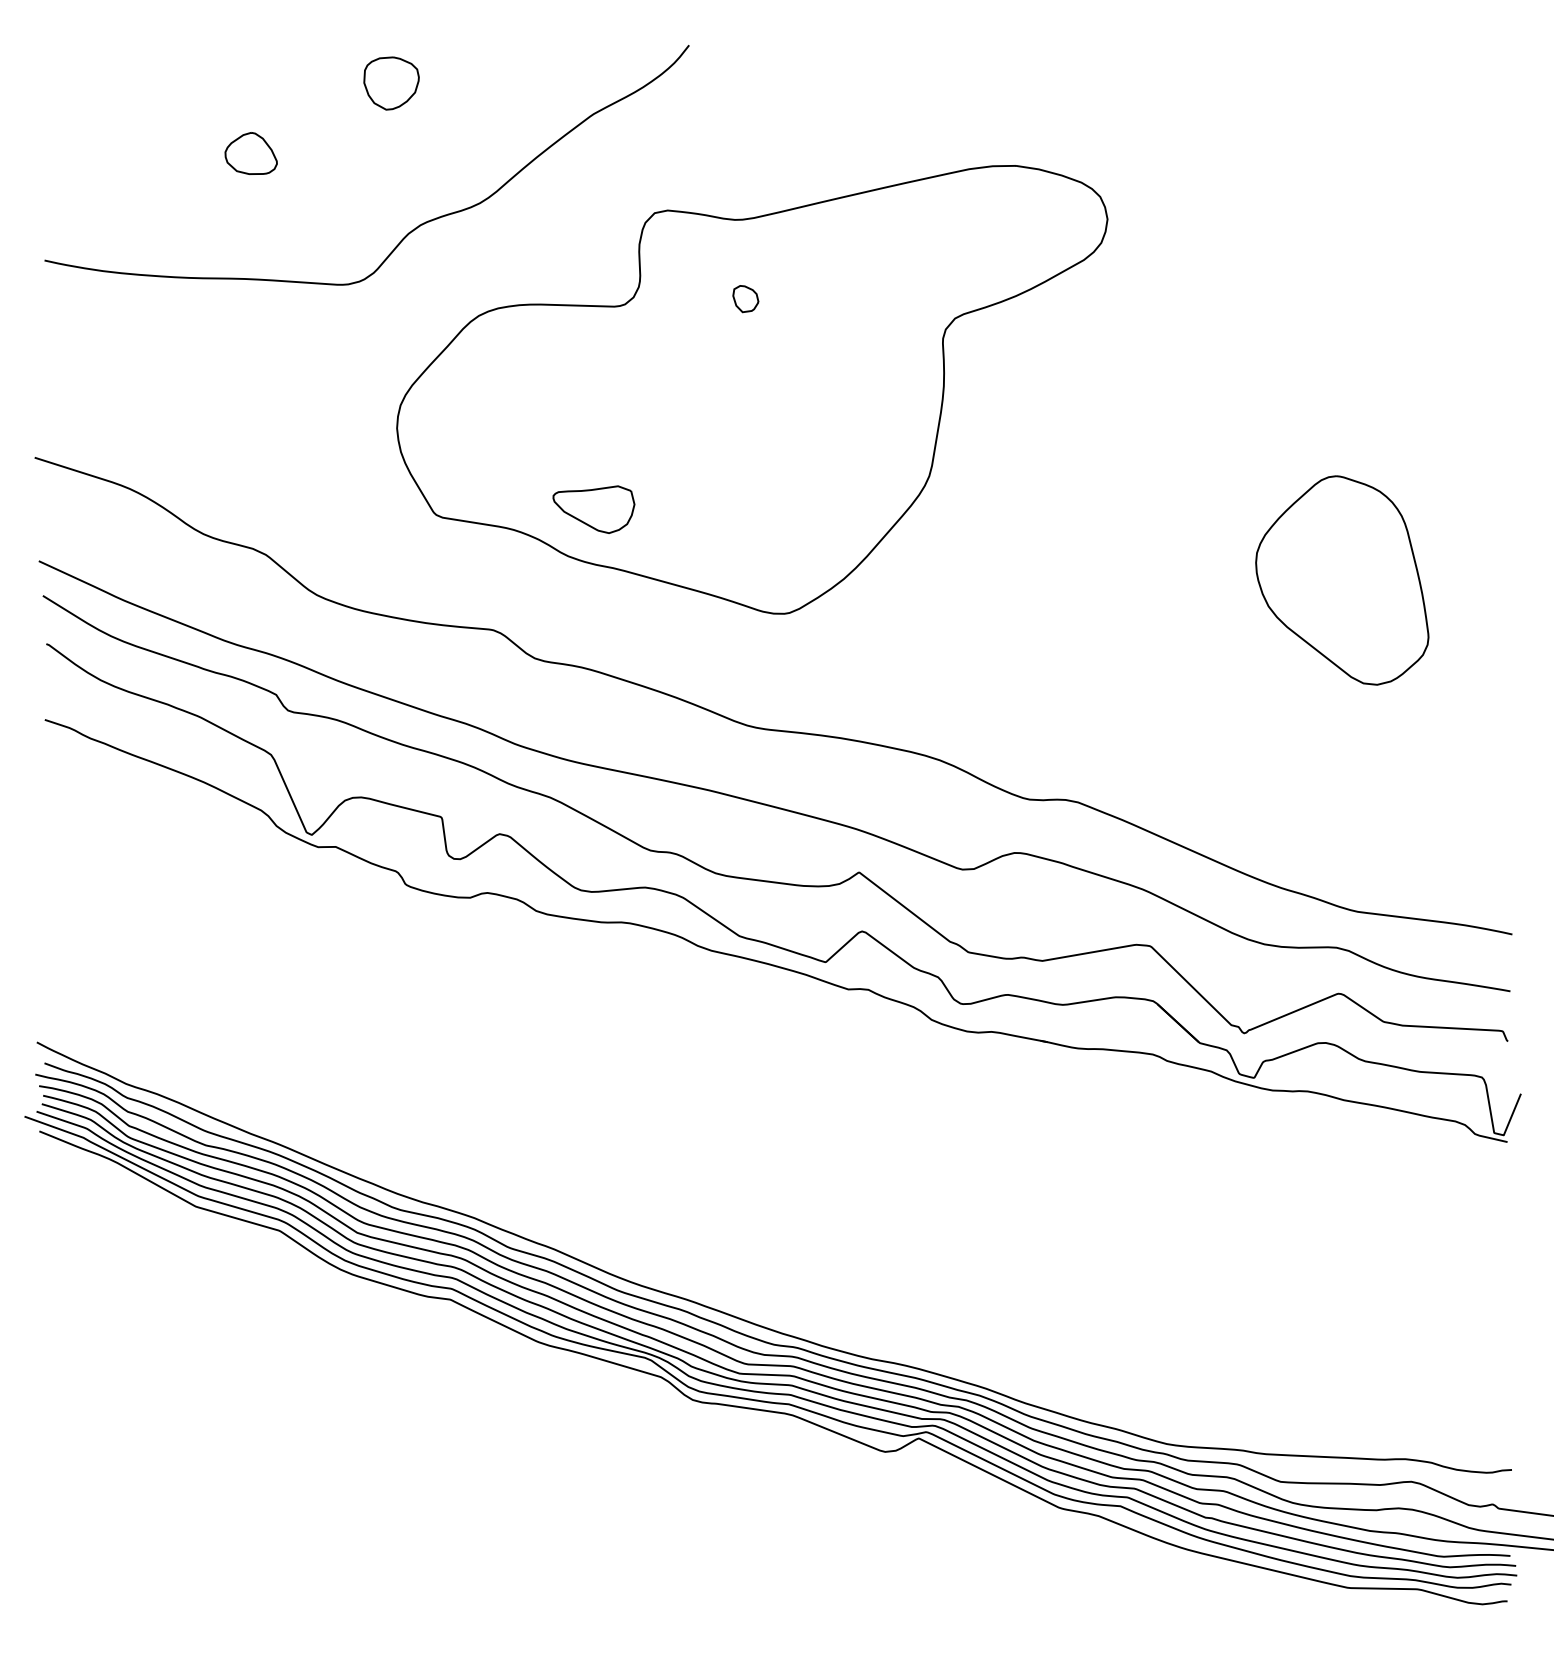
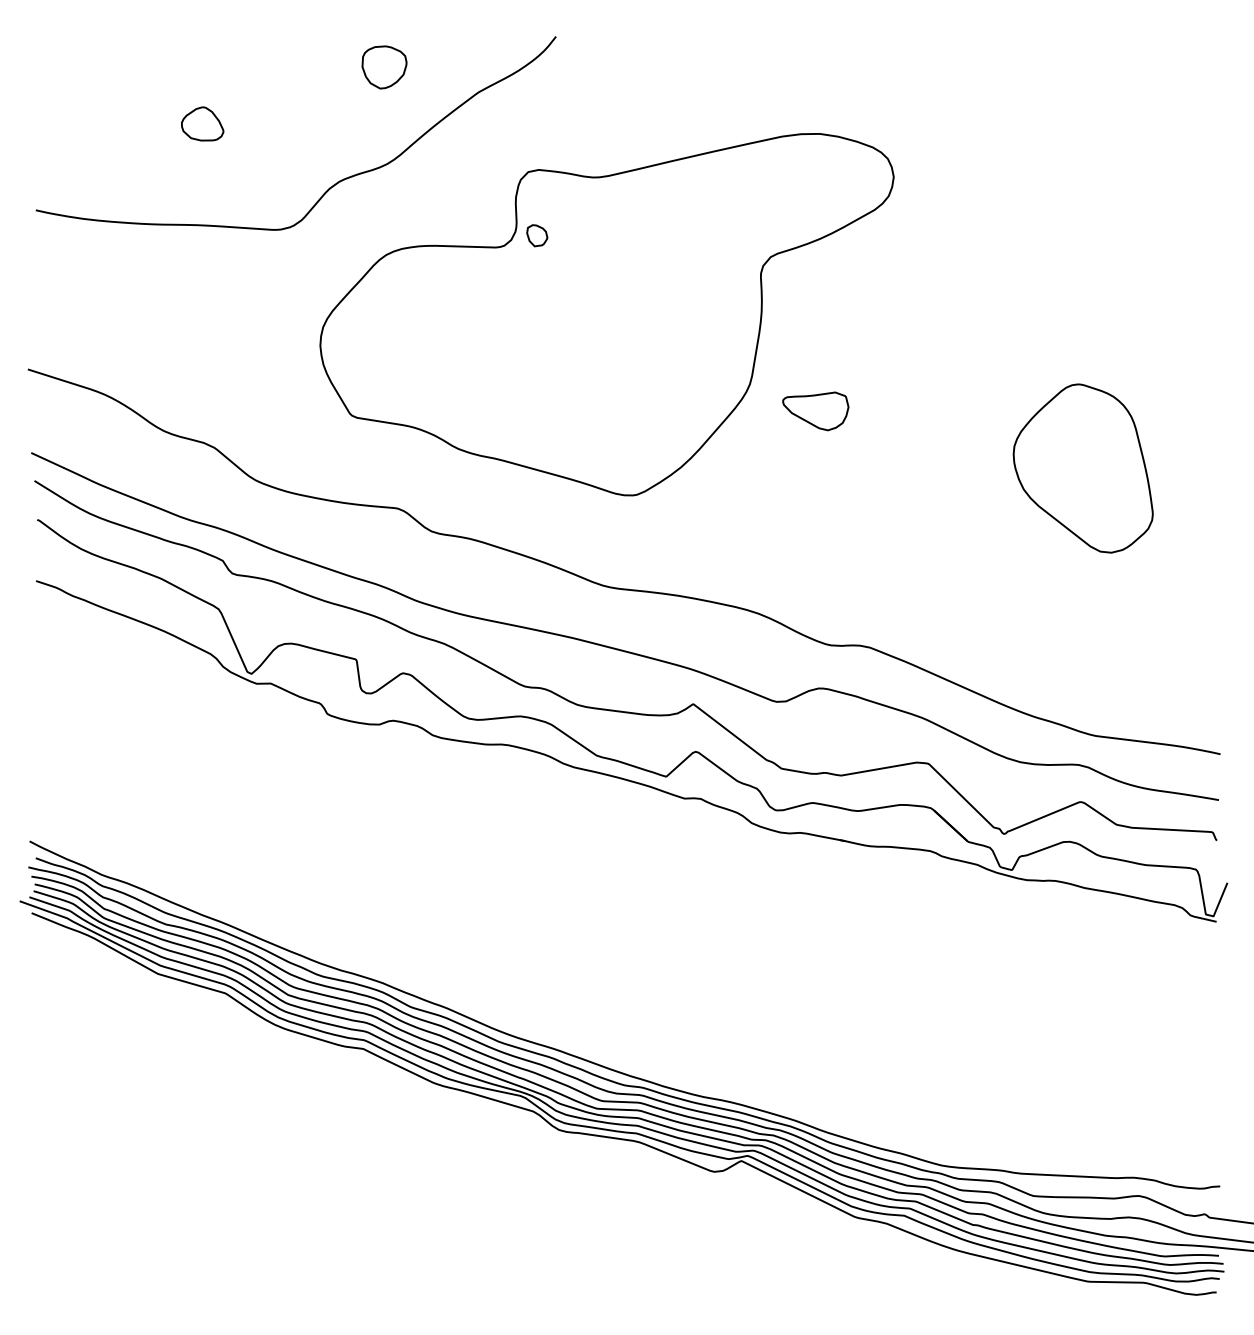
part: (391, 83) -> (384, 67), moved
part: (745, 299) -> (537, 236), moved
part: (593, 509) -> (815, 411), moved

